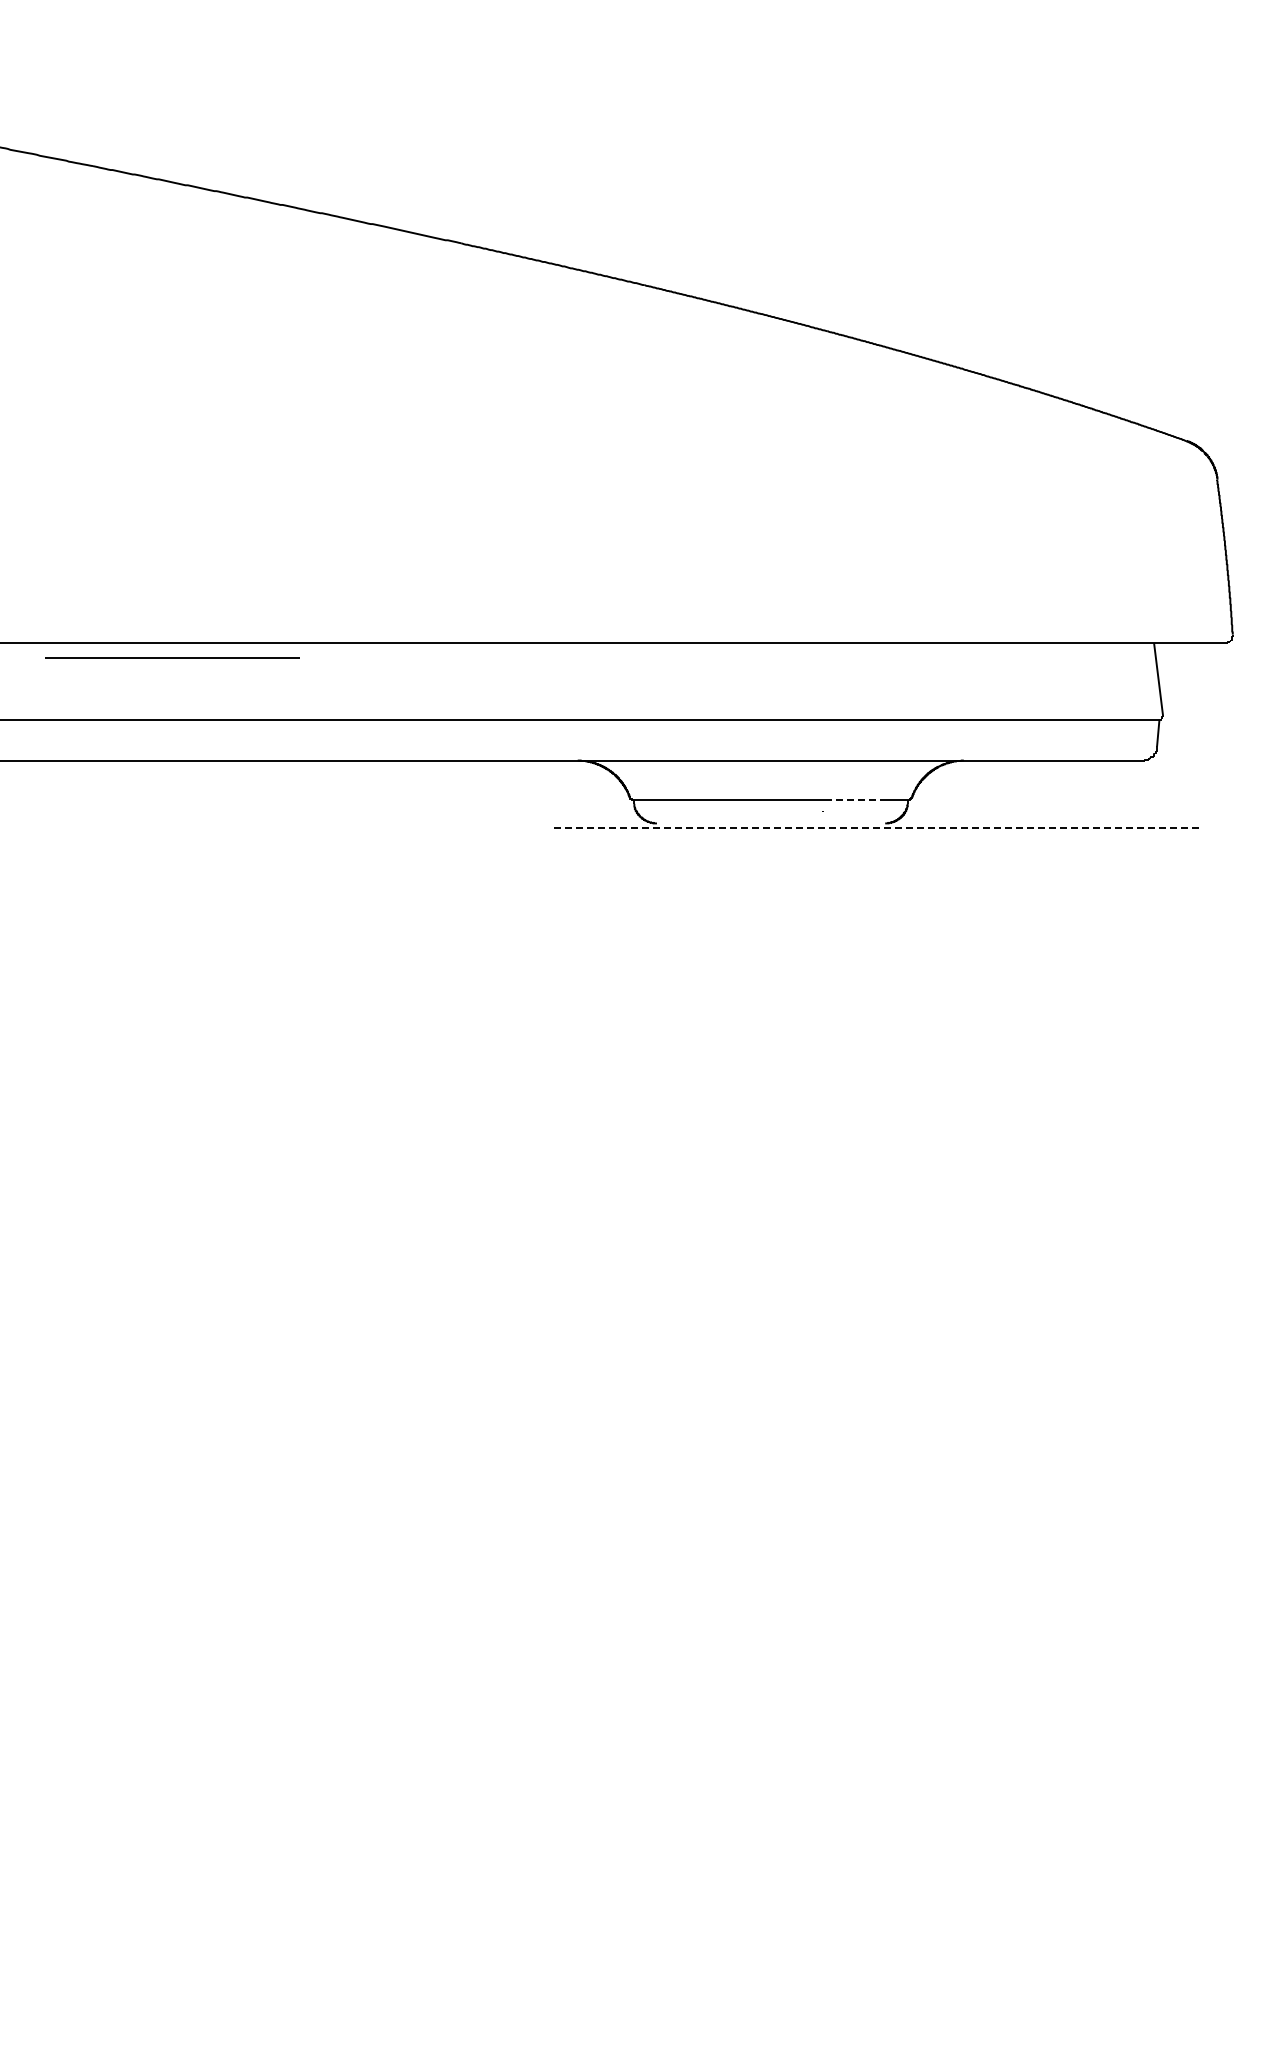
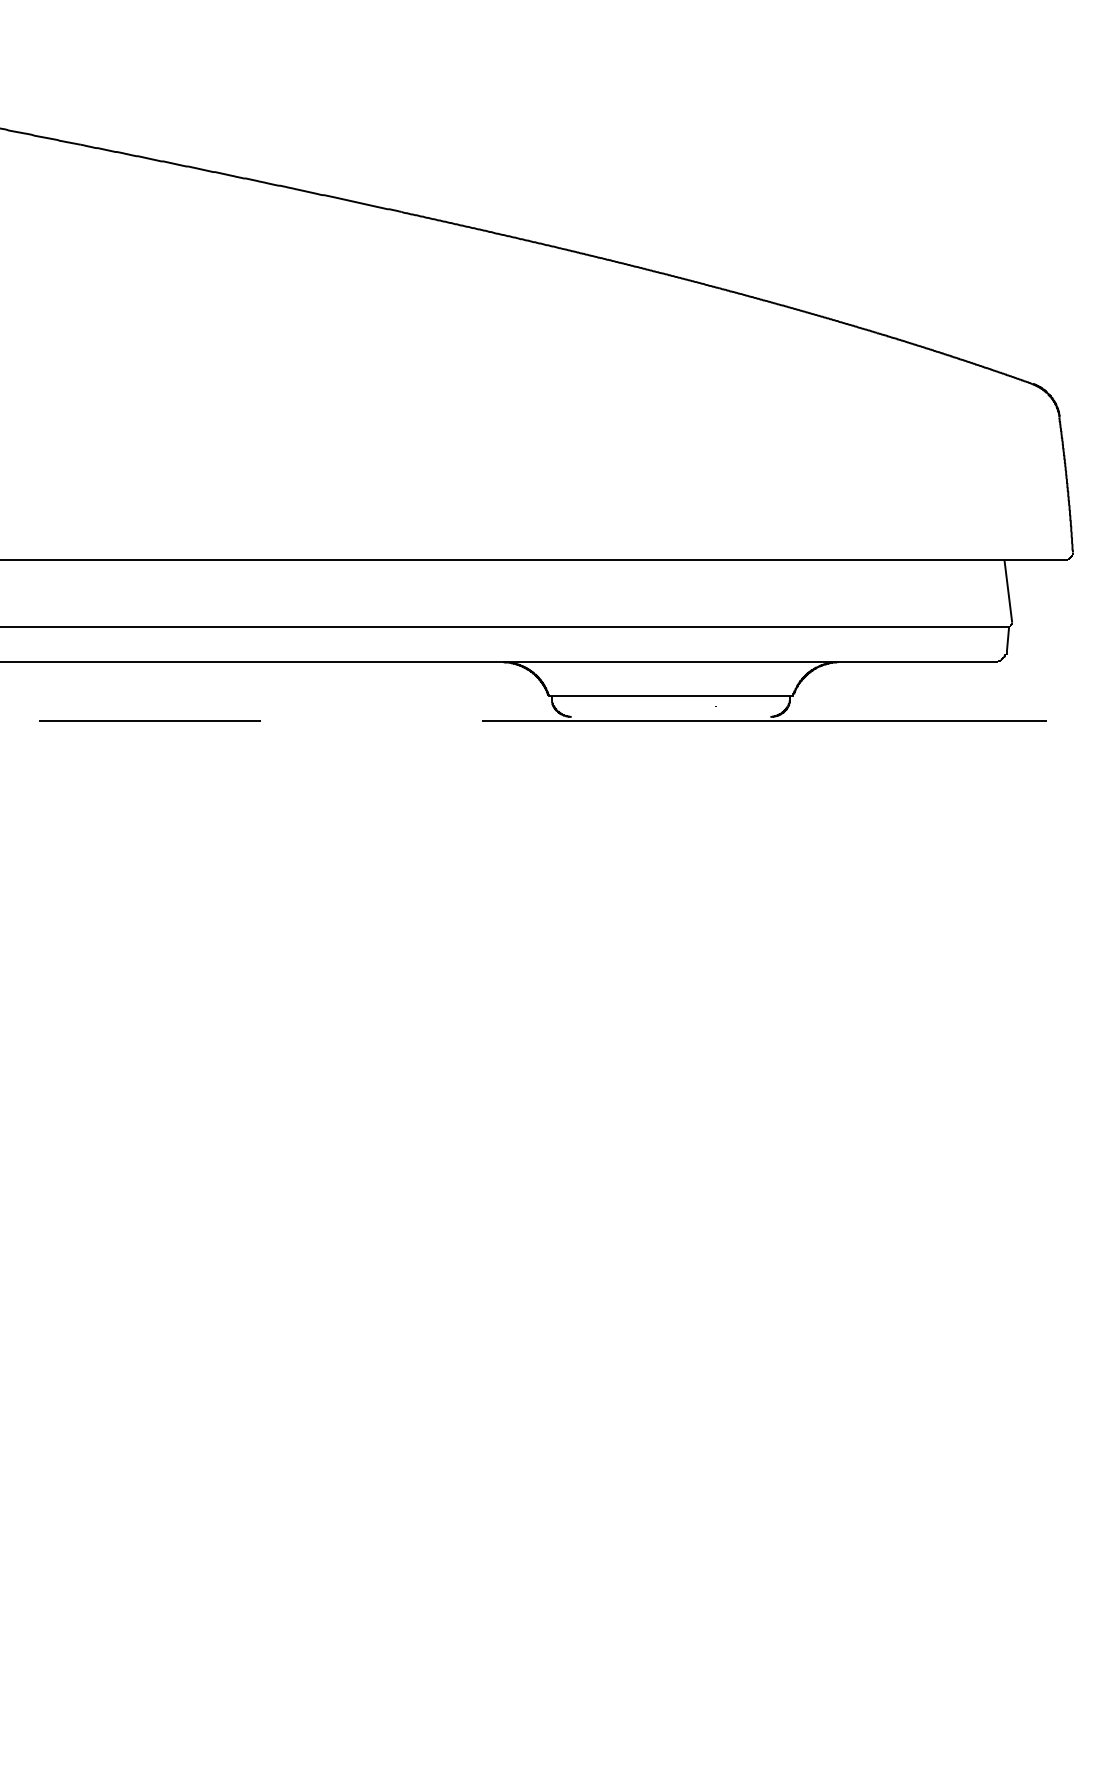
line: (172, 657) -> (149, 720), moved
line: (856, 799) -> (745, 696), dashed -> solid
line: (878, 827) -> (764, 720), dashed -> solid

